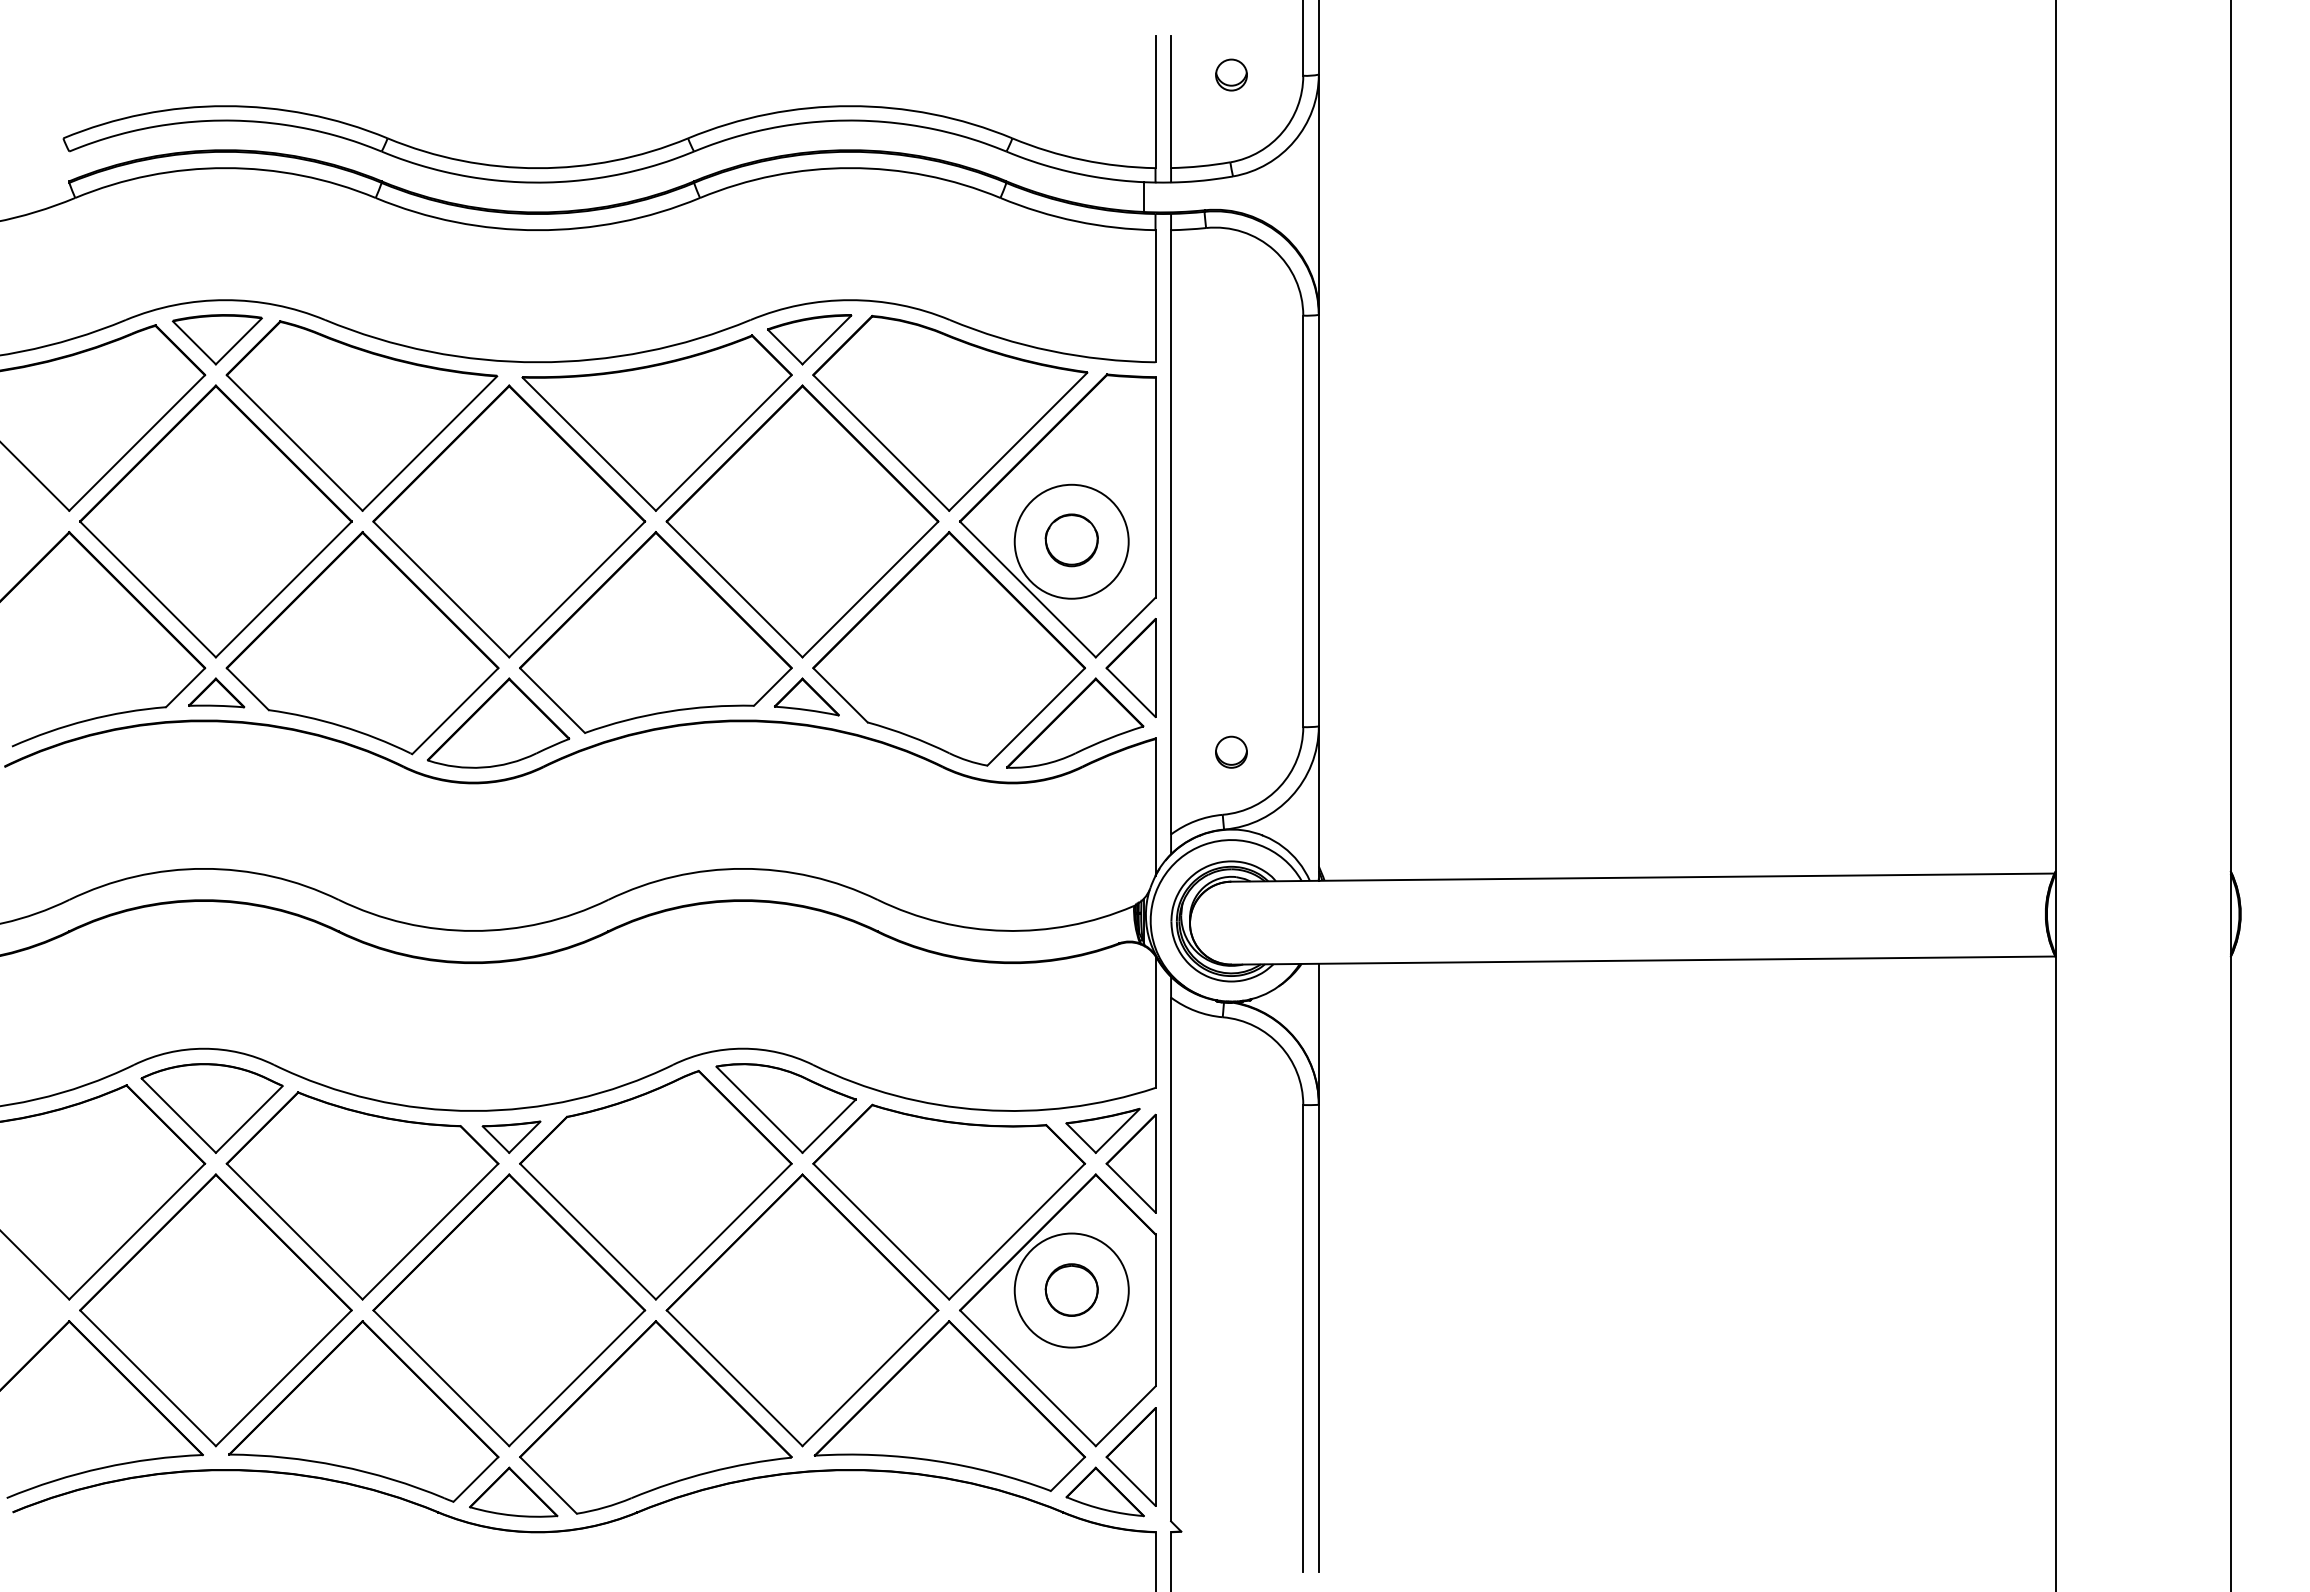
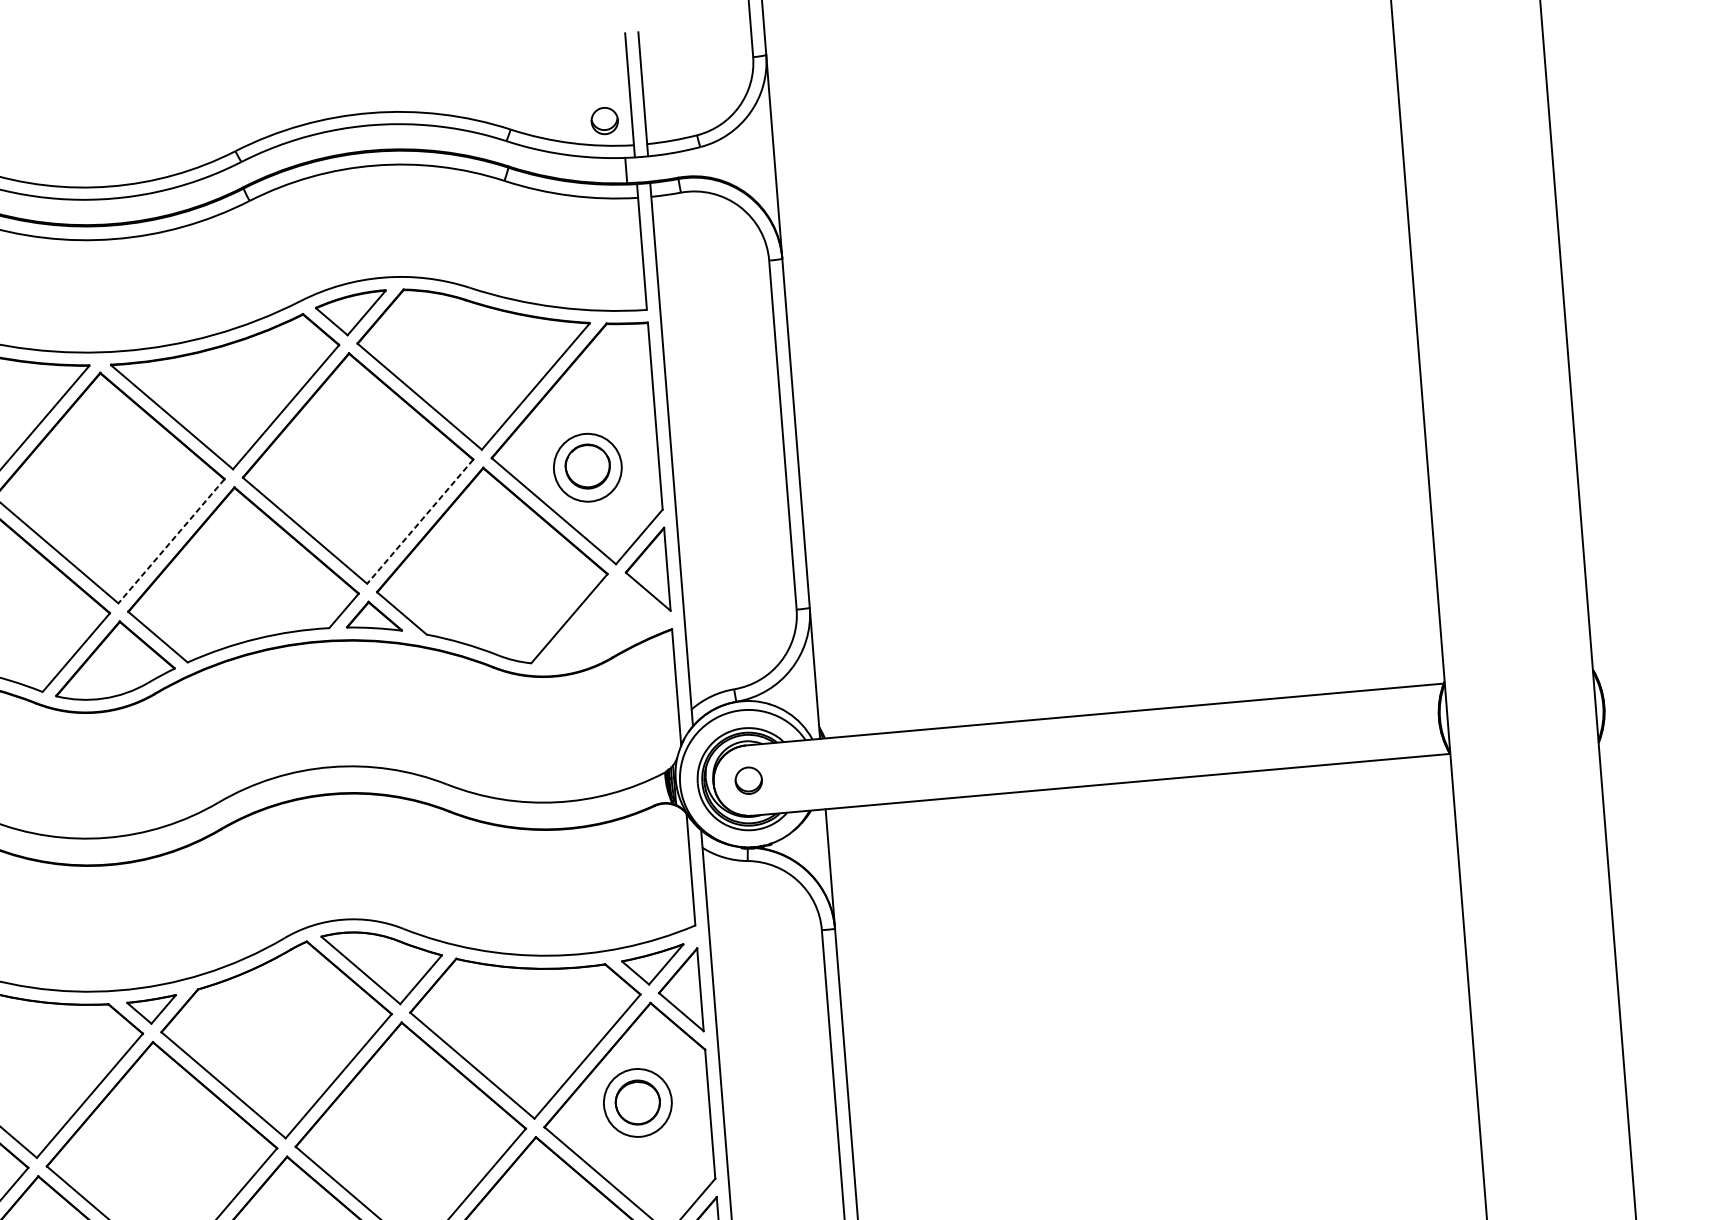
part: (1231, 74) -> (604, 120), moved
circle: (1071, 541) -> (587, 467), size x0.7
line: (577, 589) -> (171, 541), solid -> dashed
line: (870, 589) -> (420, 521), solid -> dashed
part: (1075, 722) -> (603, 620), removed
part: (1231, 751) -> (748, 780), moved
circle: (1071, 1290) -> (637, 1102), size x0.7

